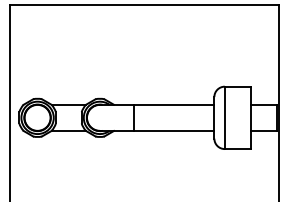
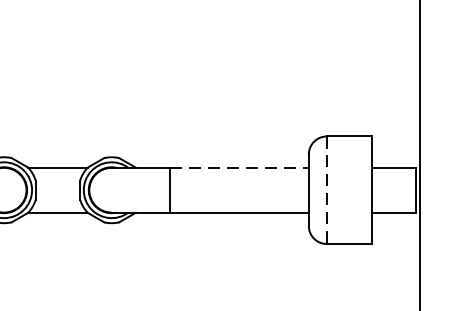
line: (174, 104) -> (240, 167), solid -> dashed
line: (224, 118) -> (326, 191), solid -> dashed

